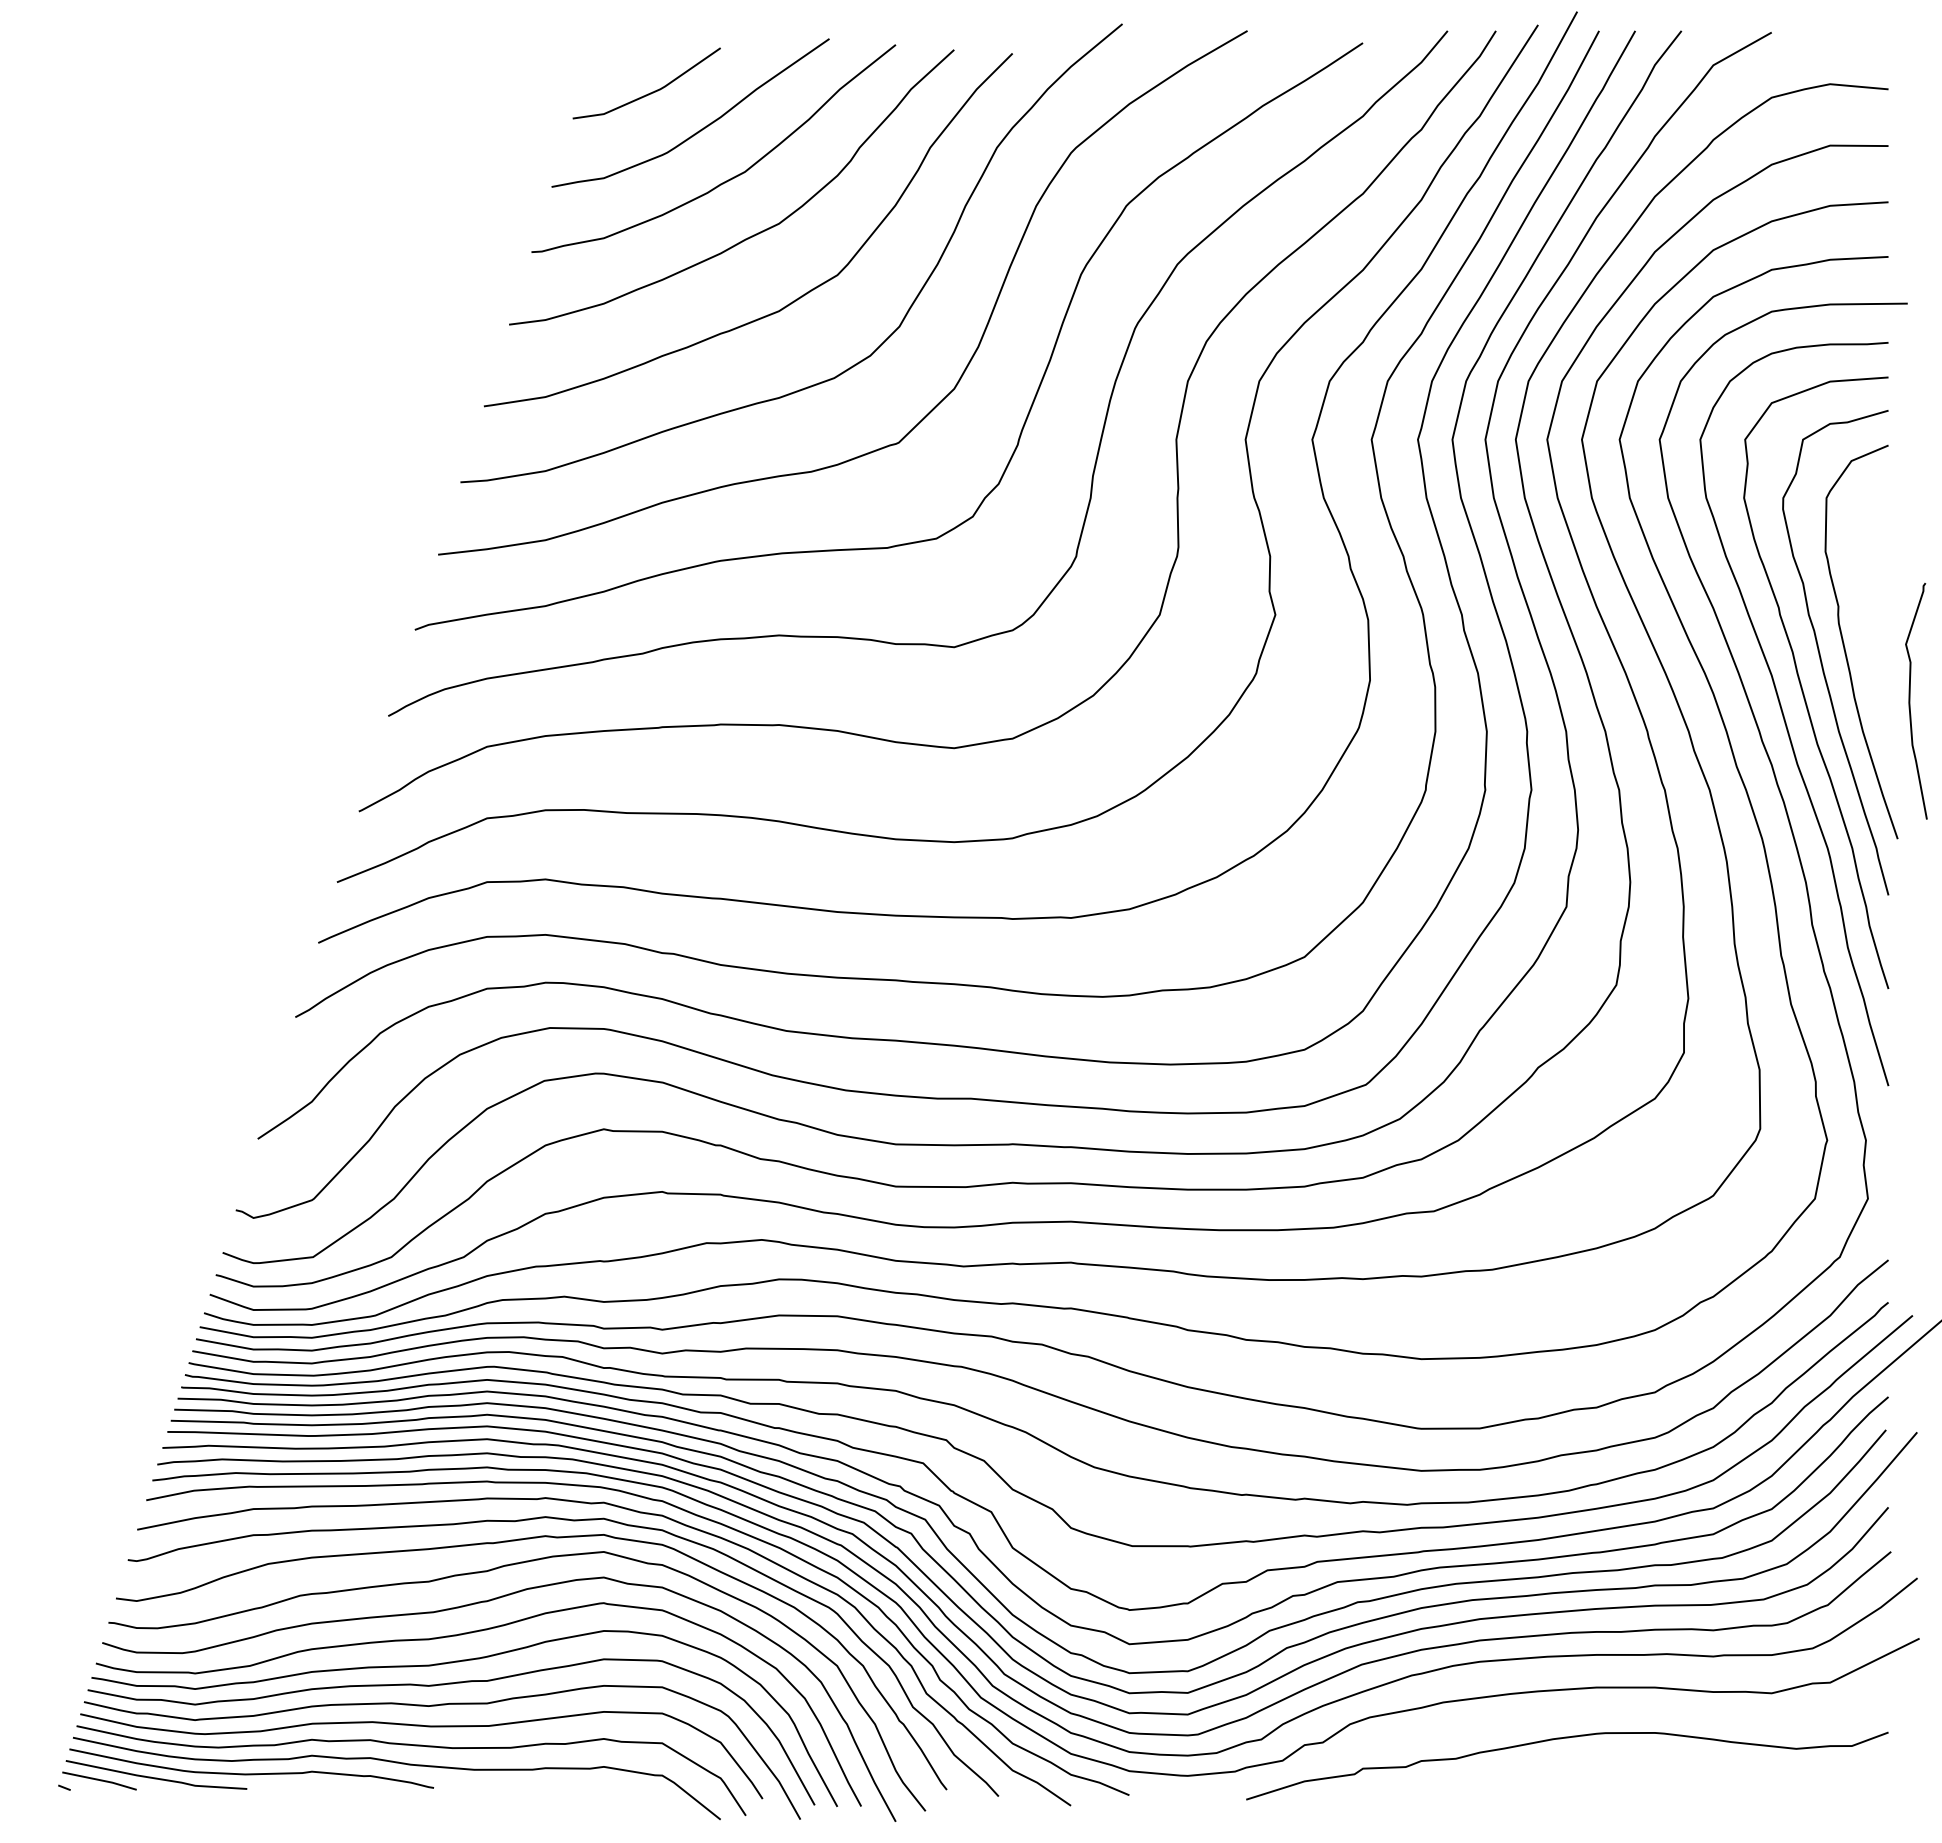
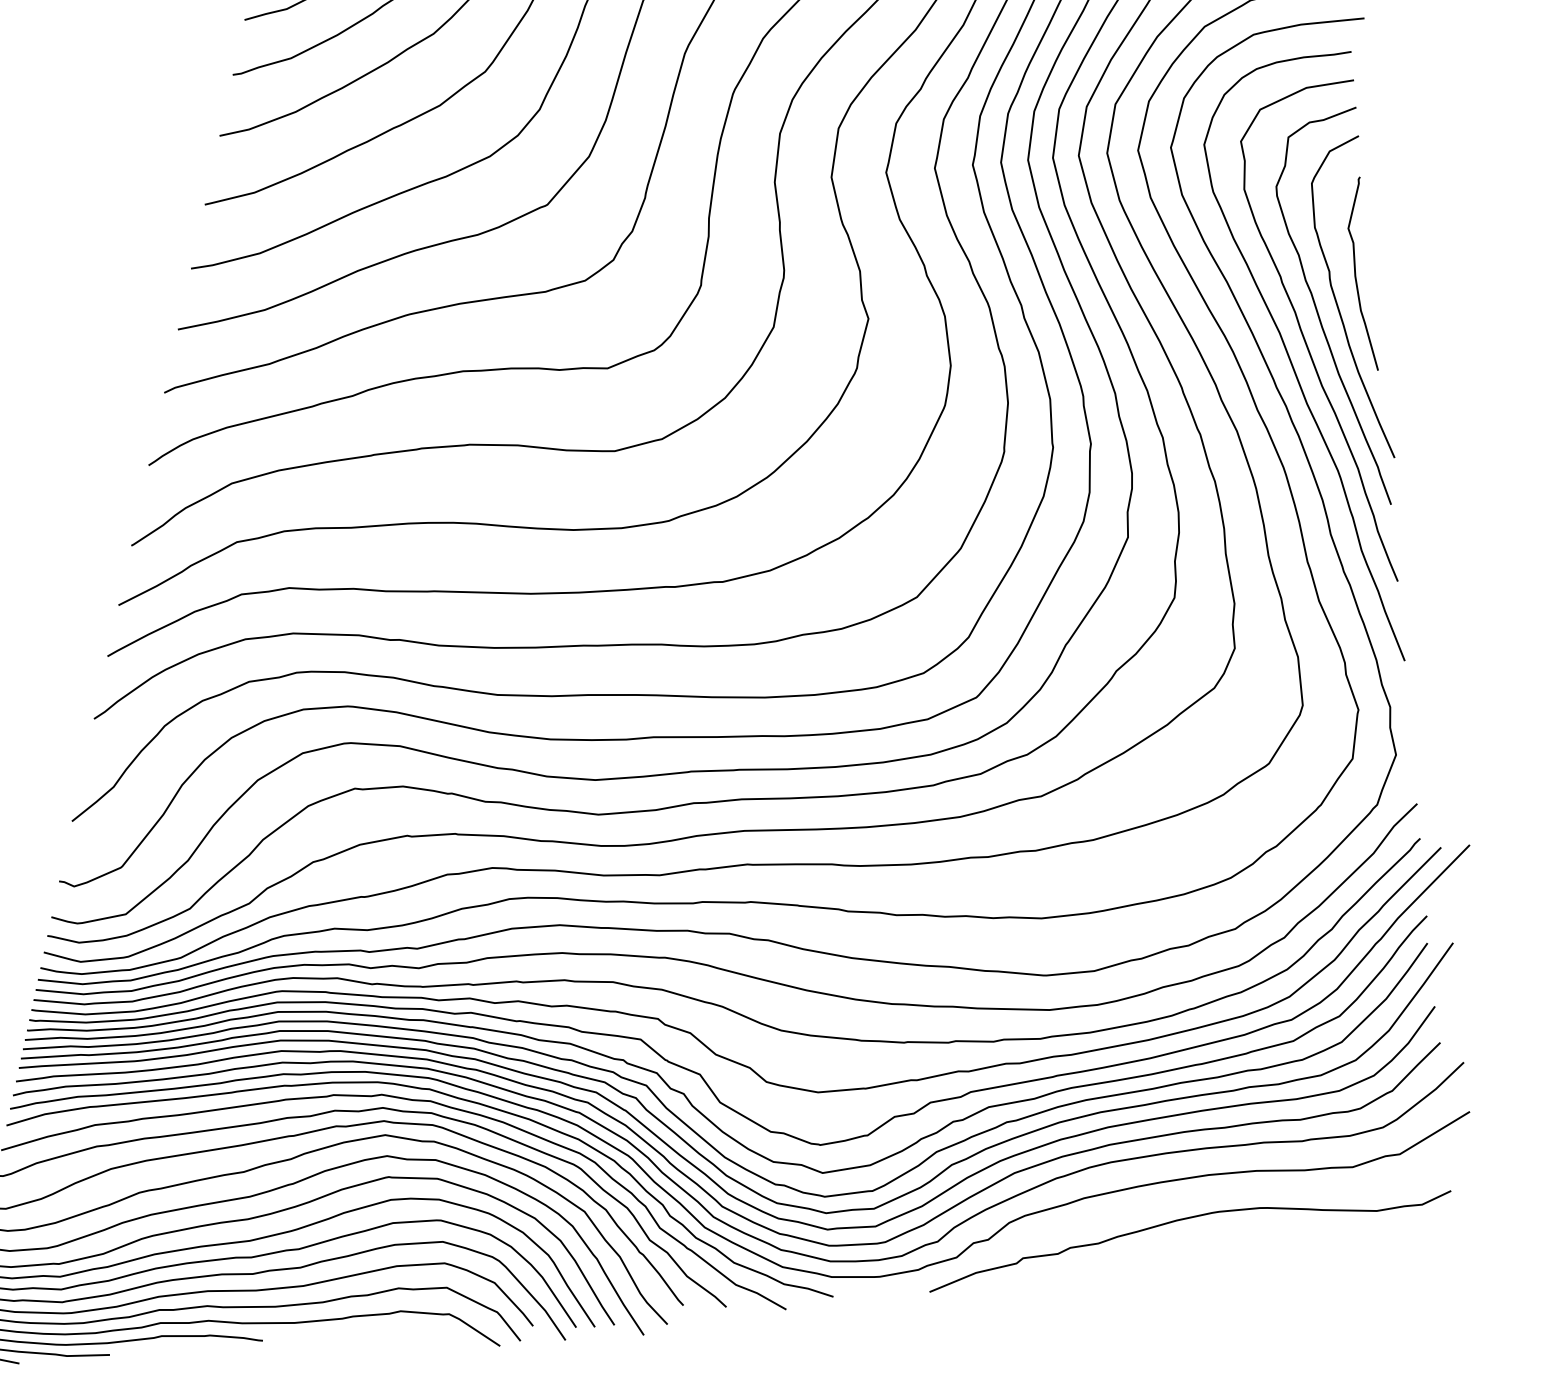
curve: (1910, 700) -> (1356, 274), moved

